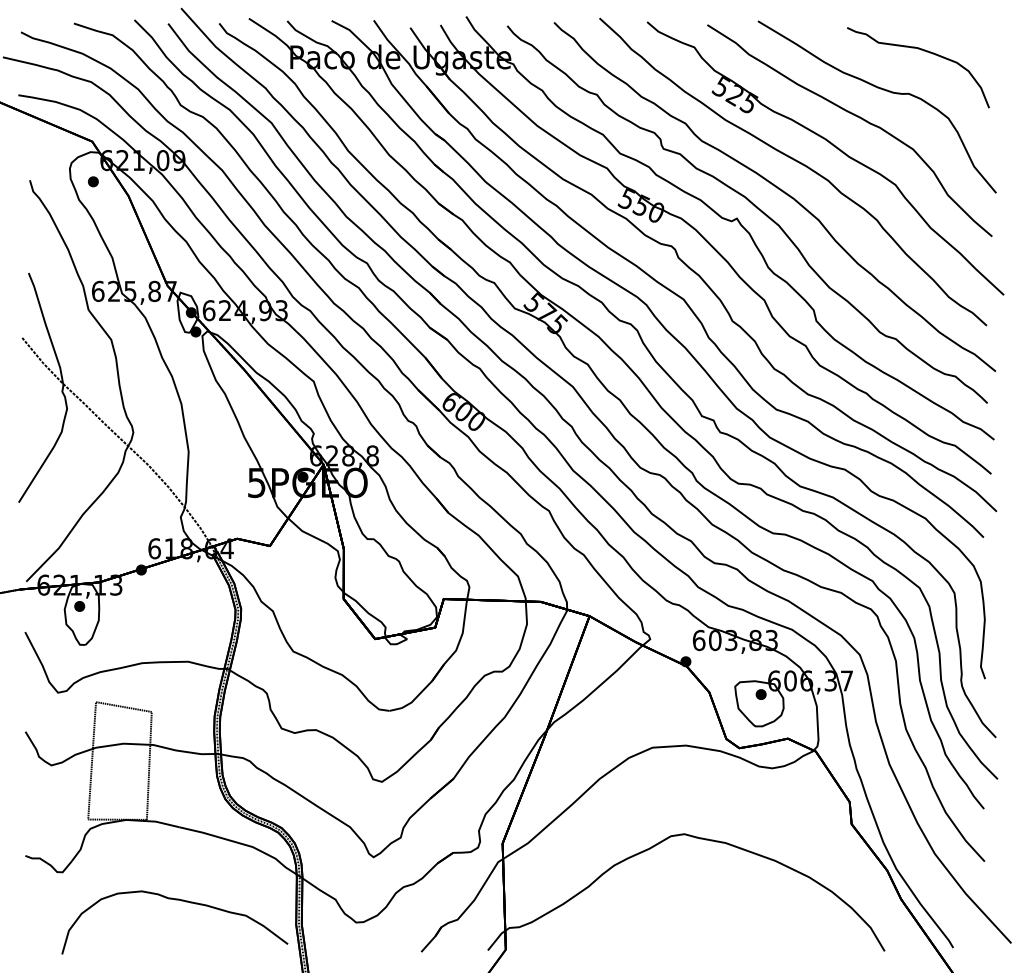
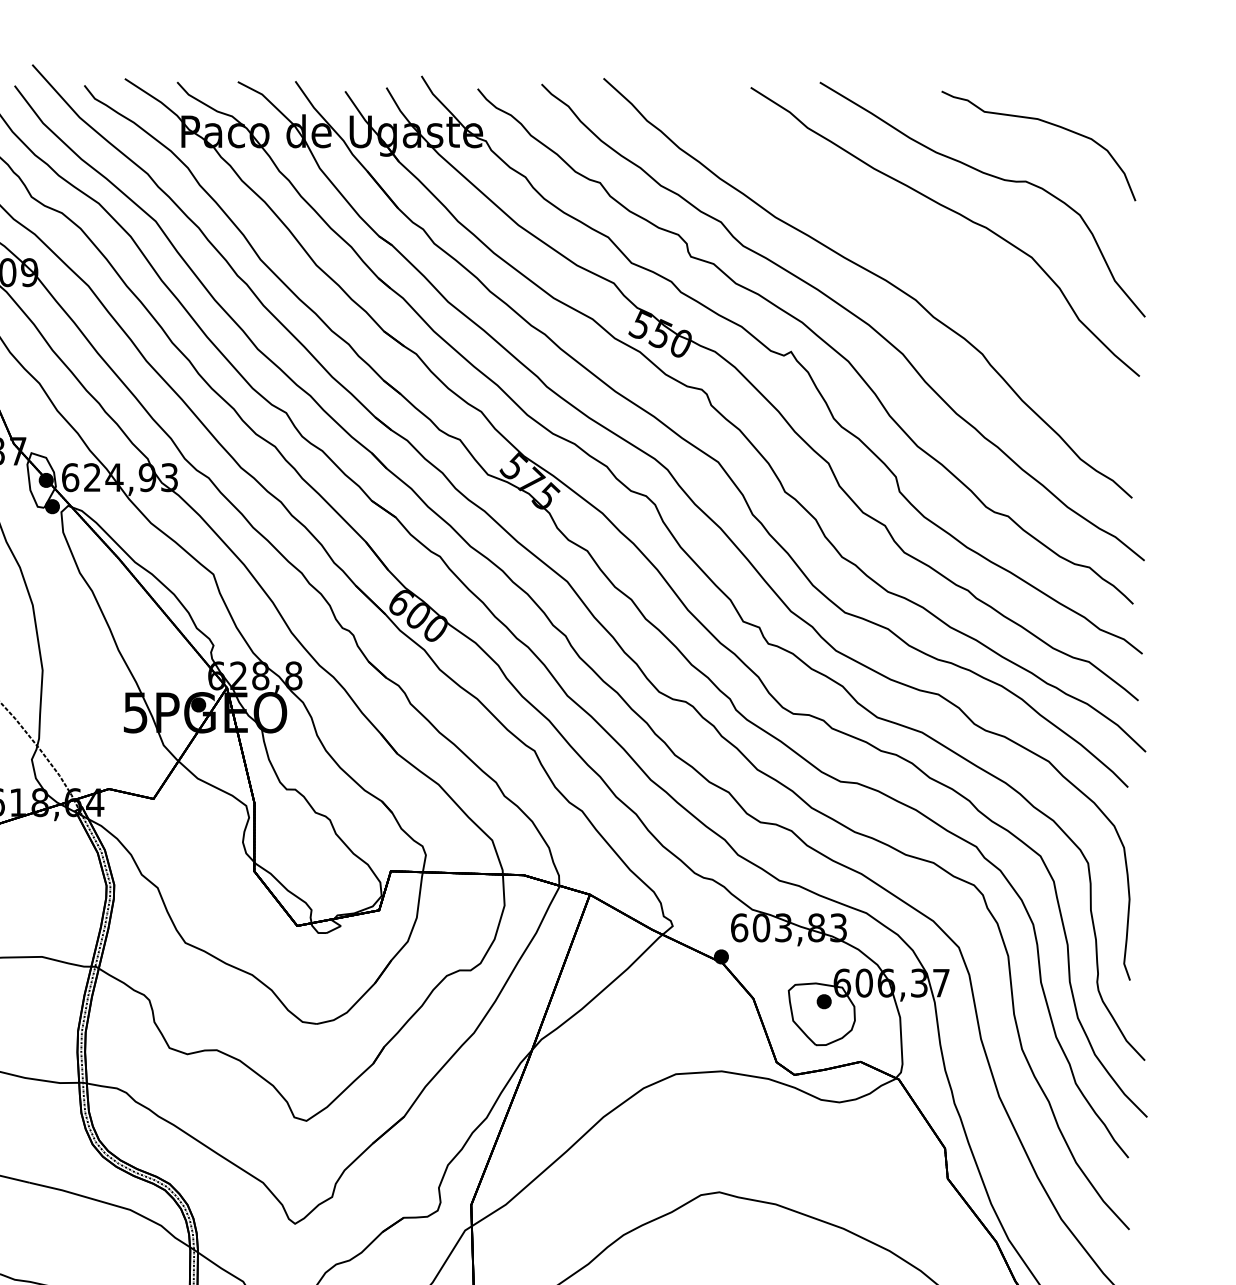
part: (834, 147) -> (924, 254), removed

